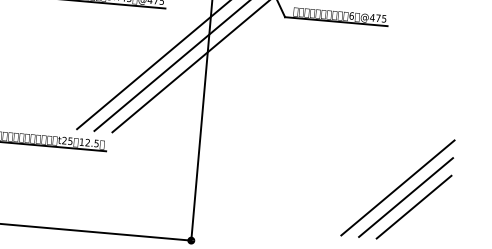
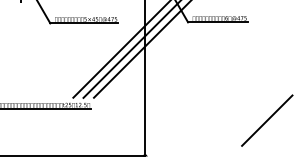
line: (396, 187) -> (261, 115), removed
line: (414, 206) -> (272, 125), removed

